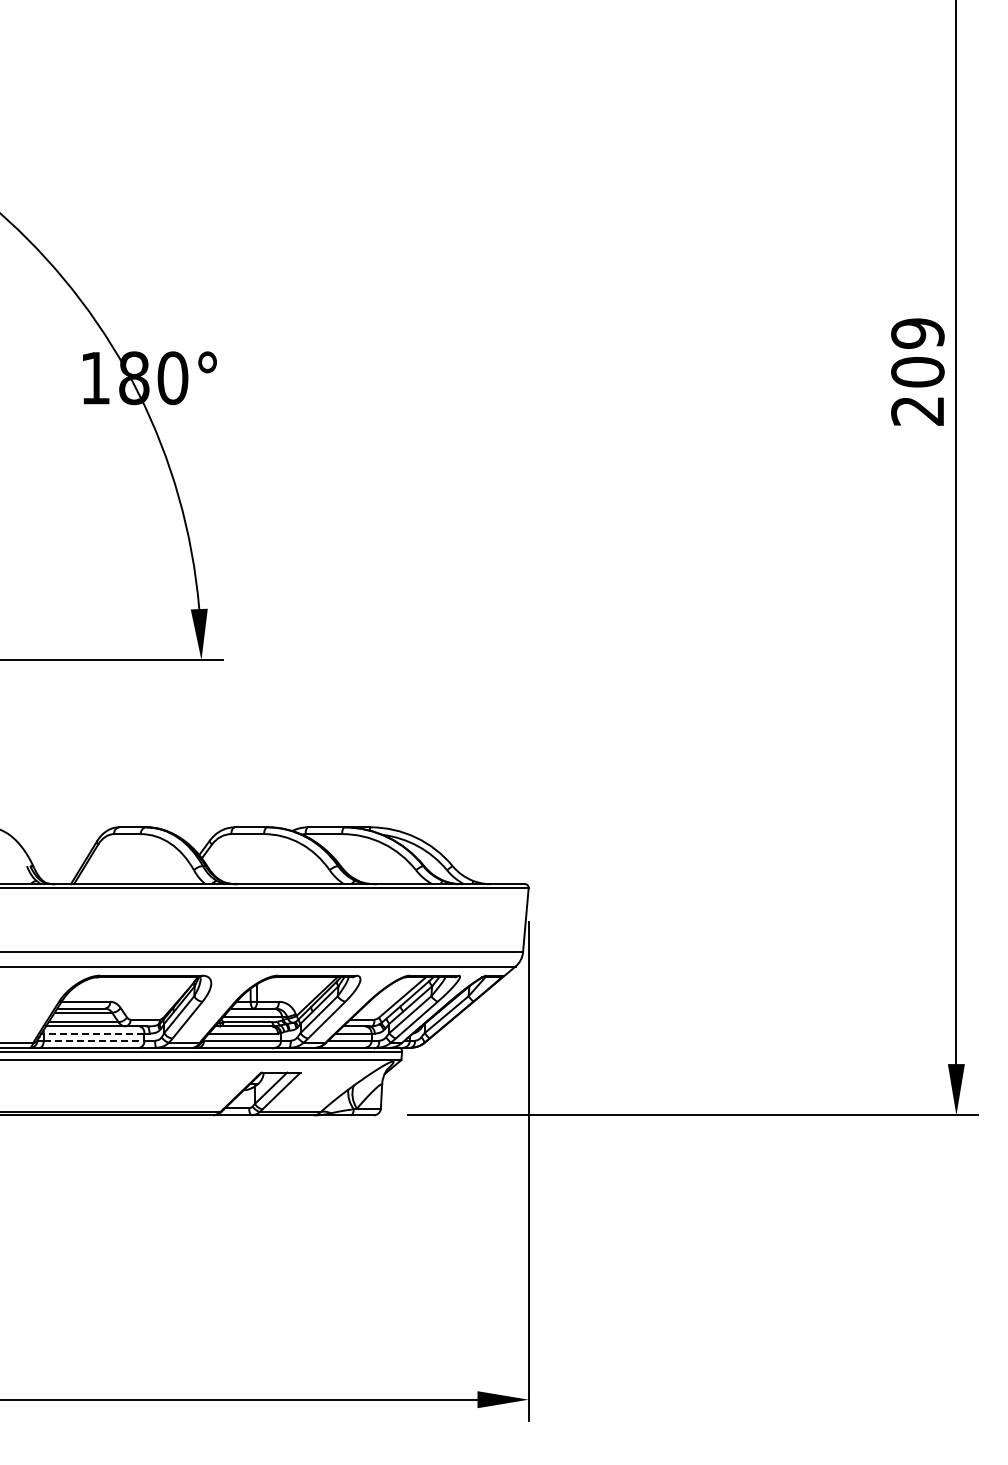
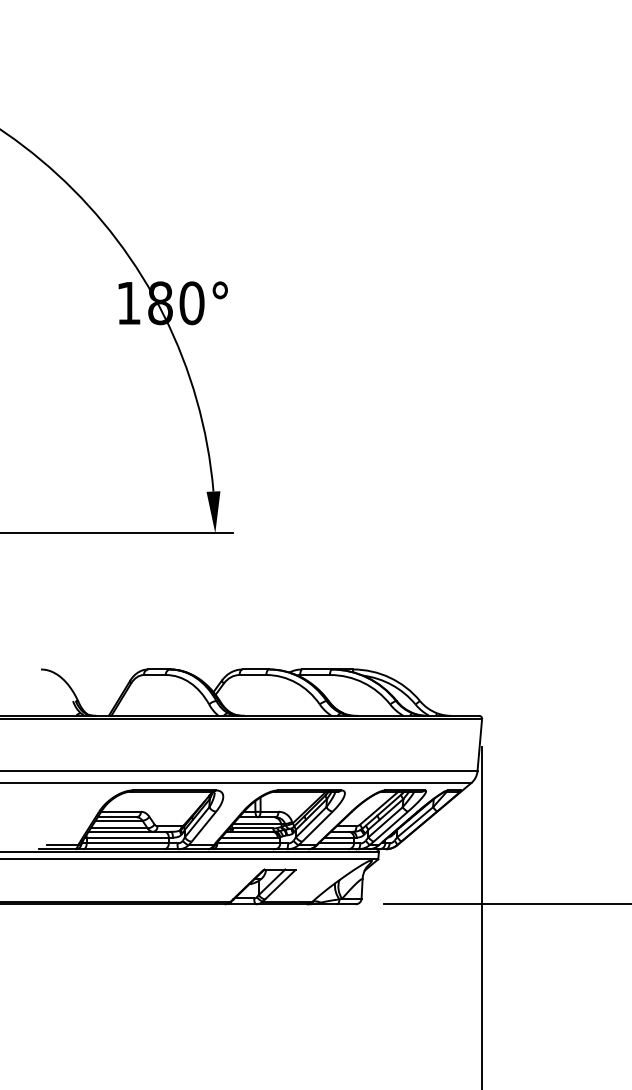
line: (93, 1033) -> (127, 837), dashed -> solid
line: (94, 1040) -> (128, 843), dashed -> solid

